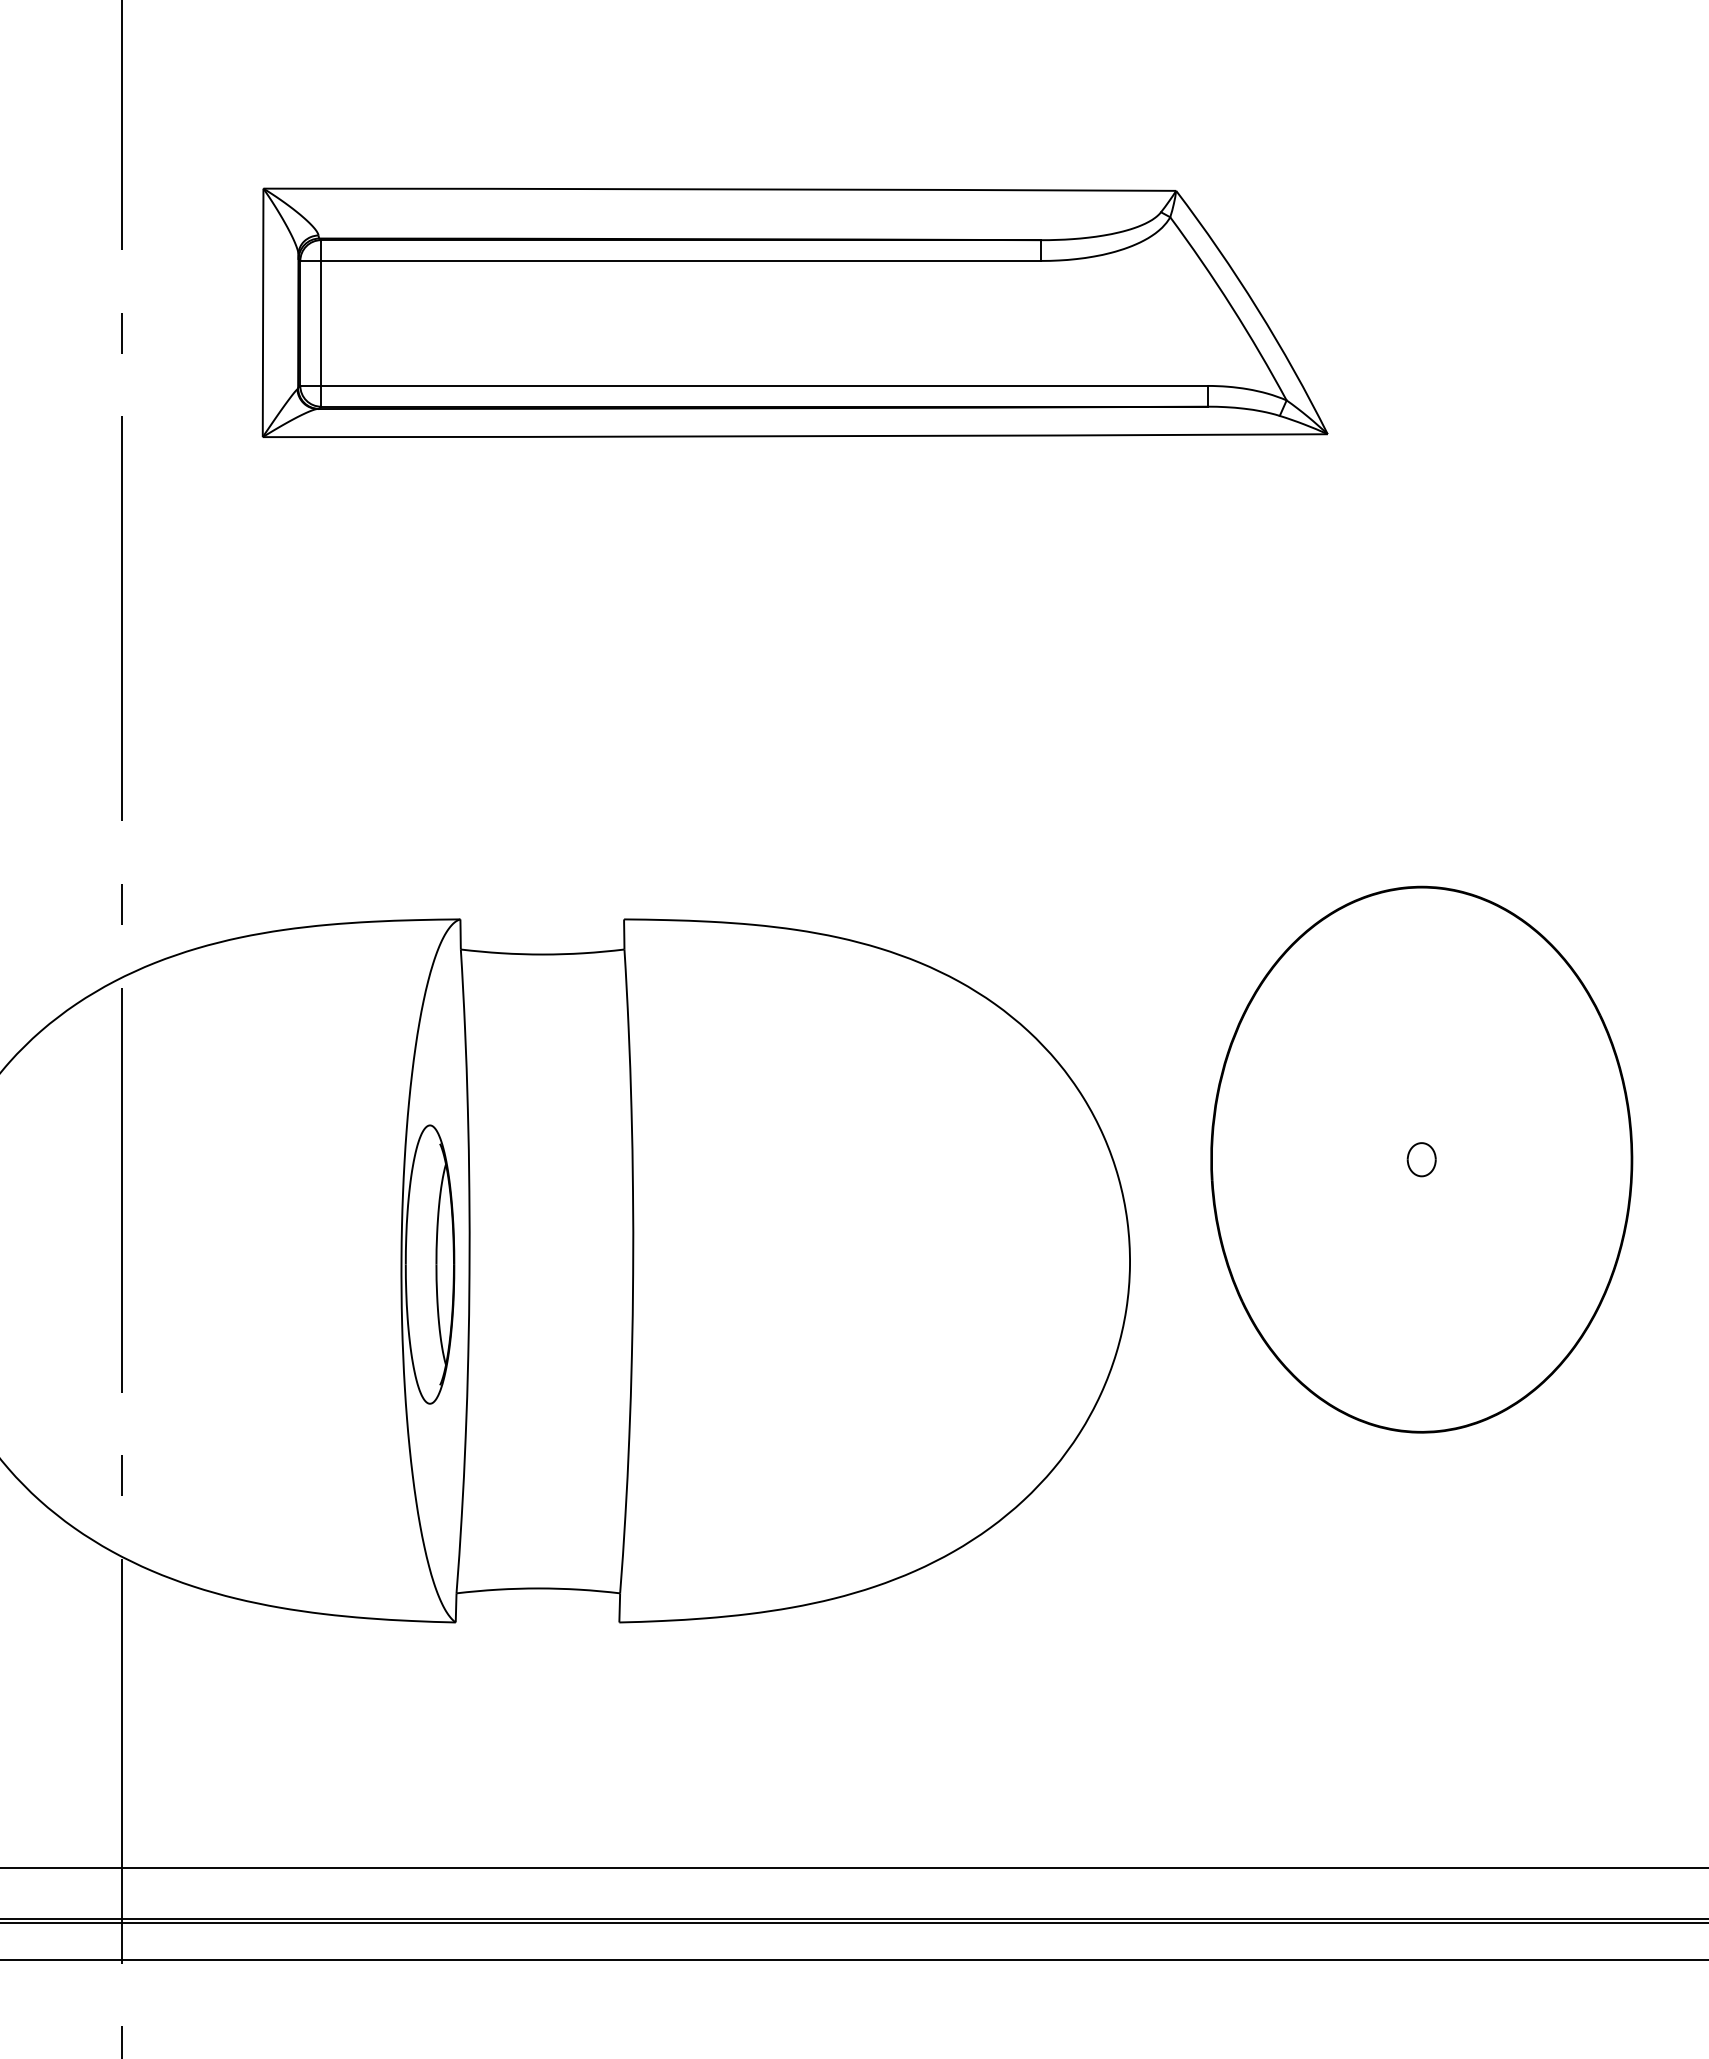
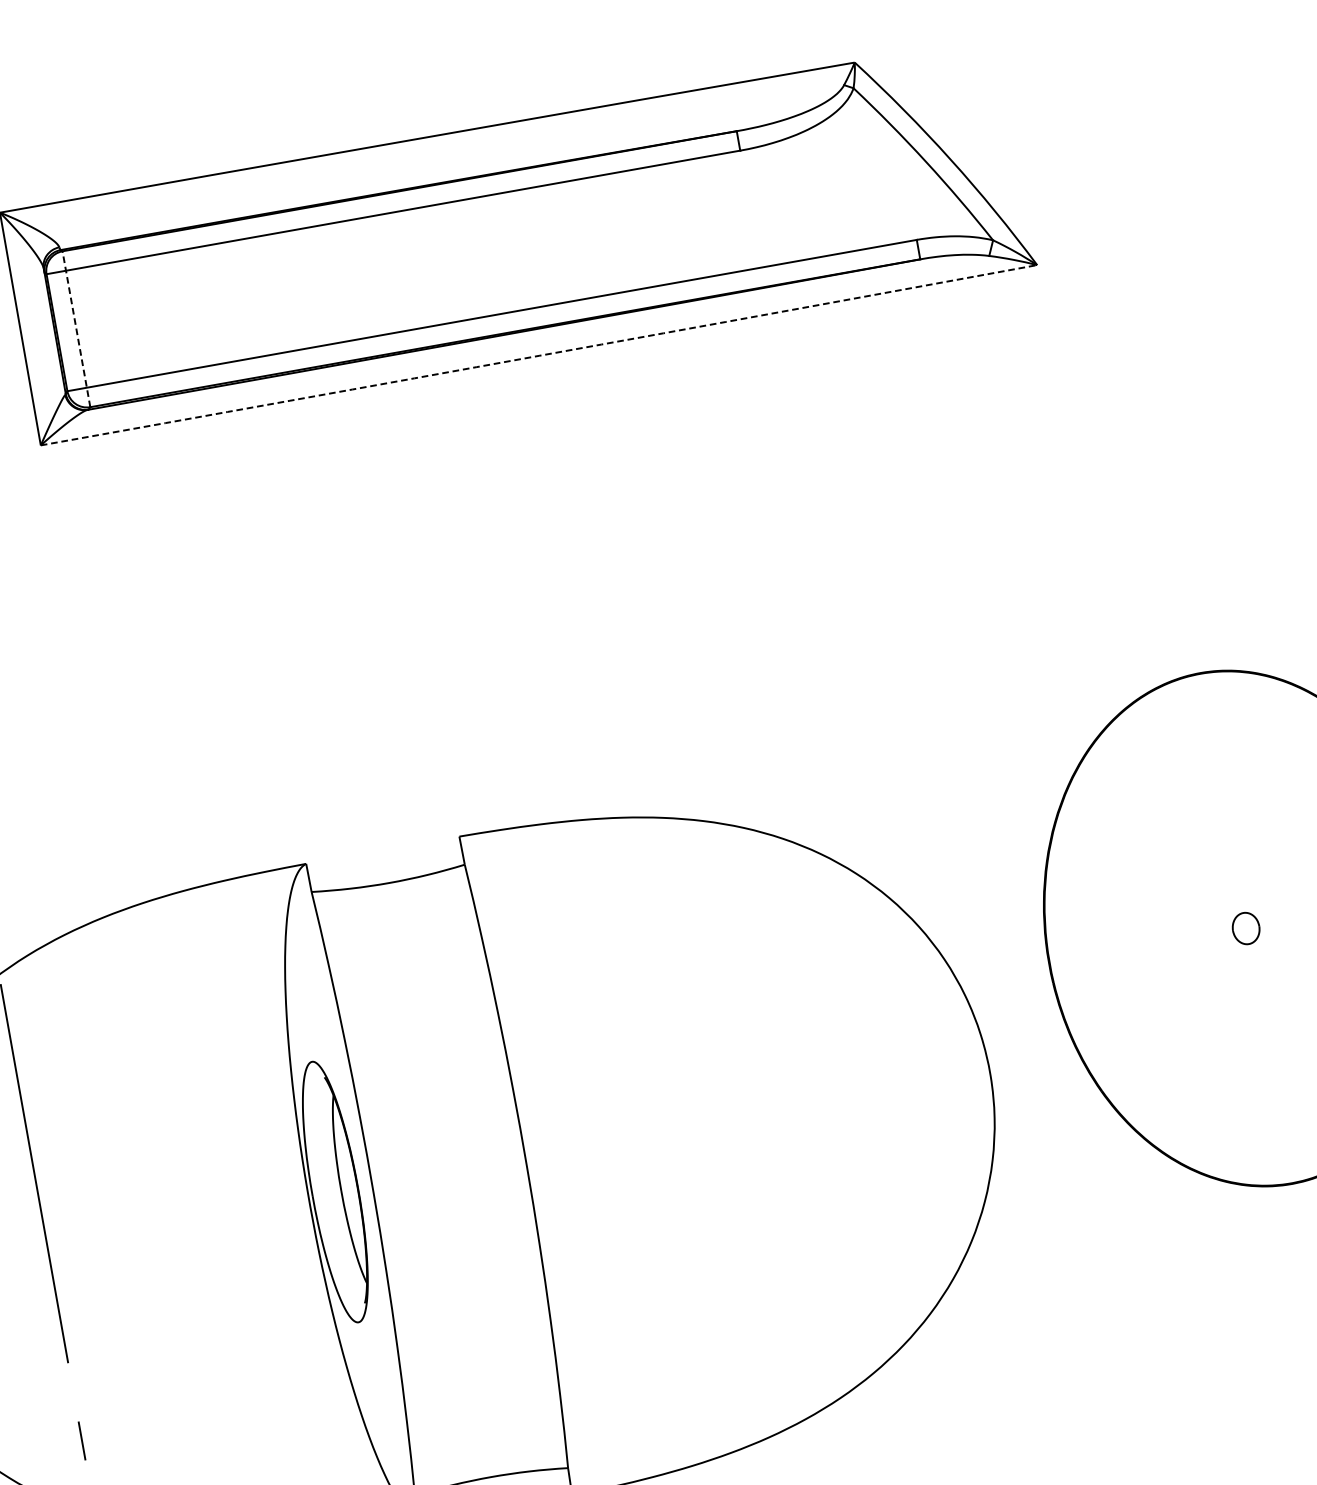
line: (321, 322) -> (76, 328), solid -> dashed
arc: (795, 436) -> (539, 355), solid -> dashed

